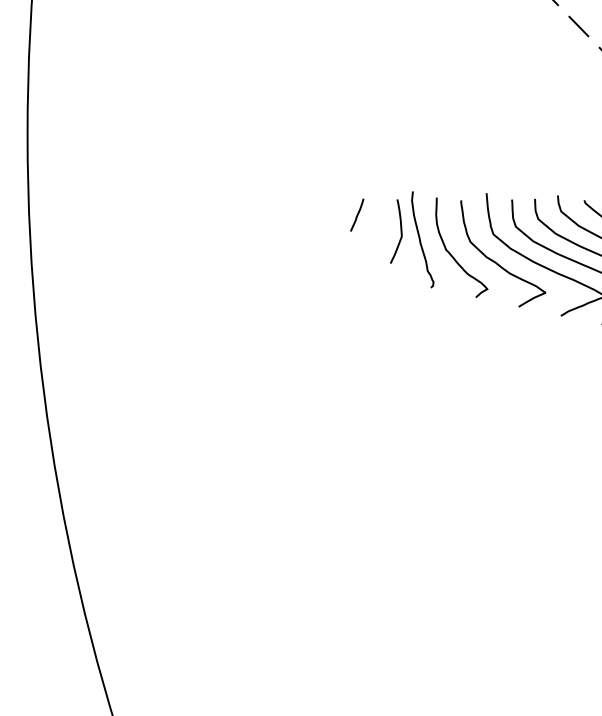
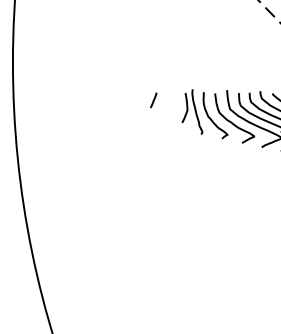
line: (356, 215) -> (153, 100), moved

